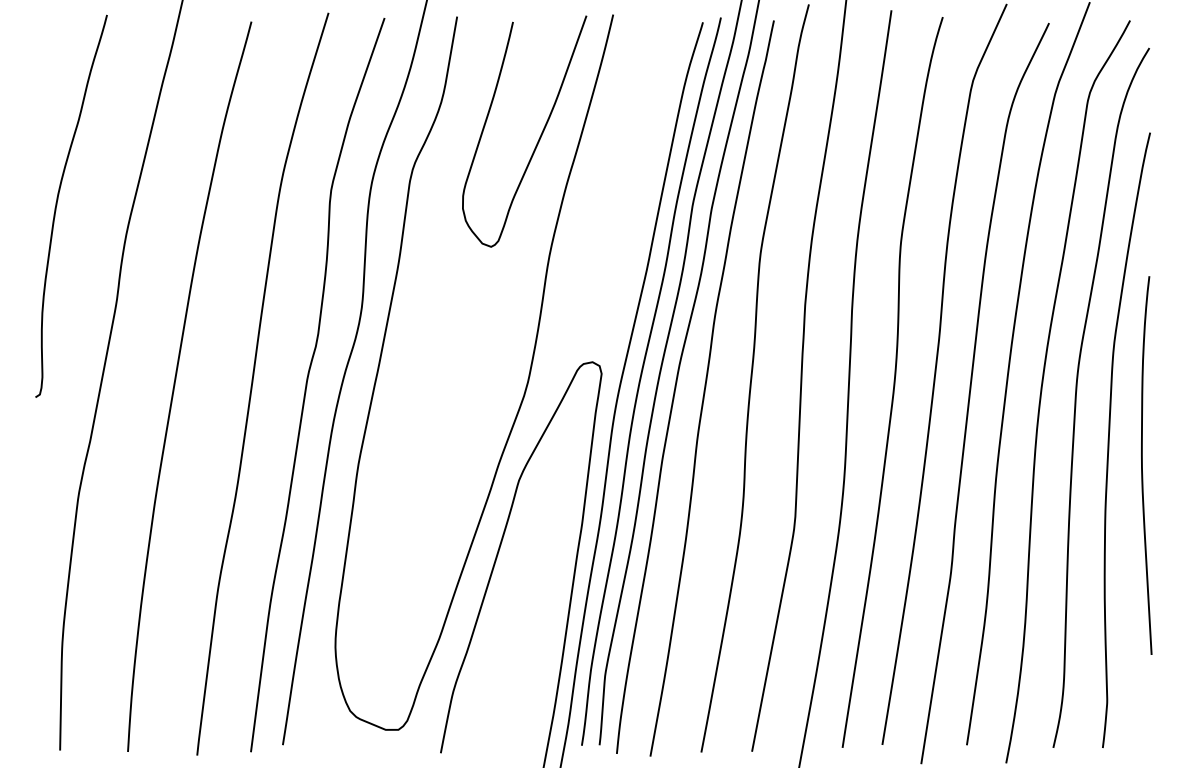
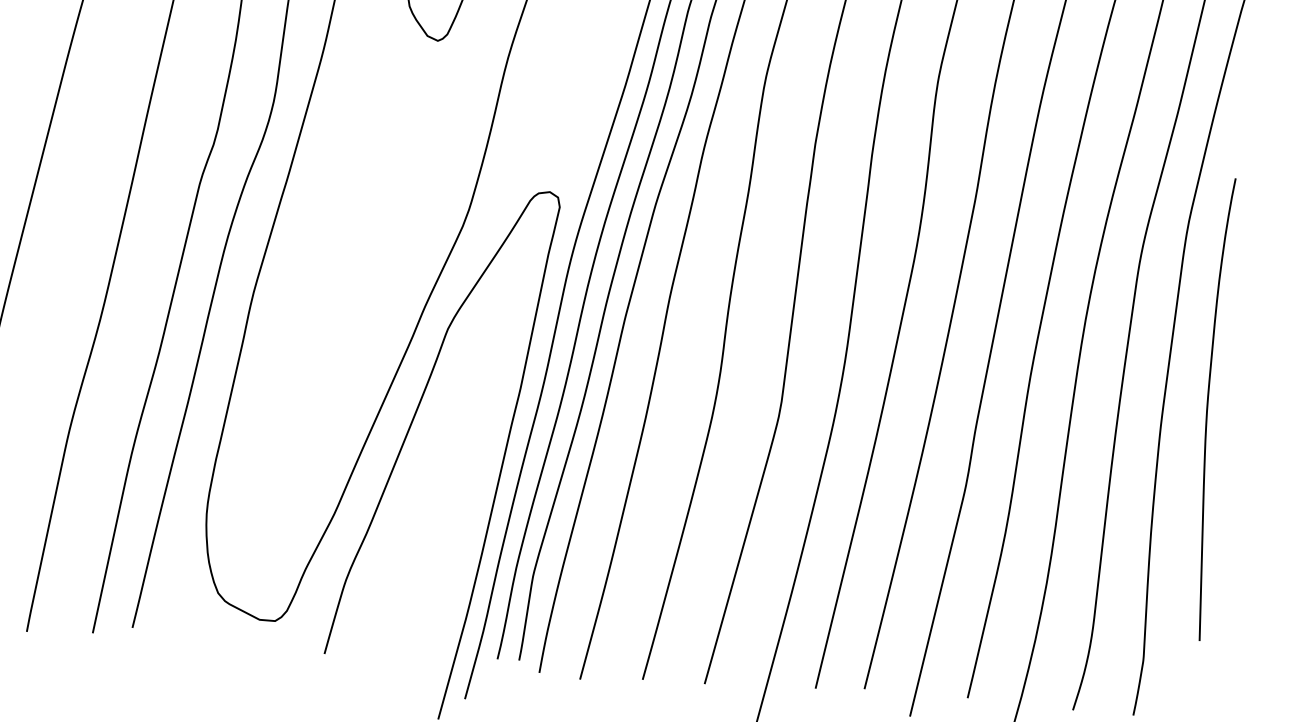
curve: (1142, 465) -> (1207, 408), moved

